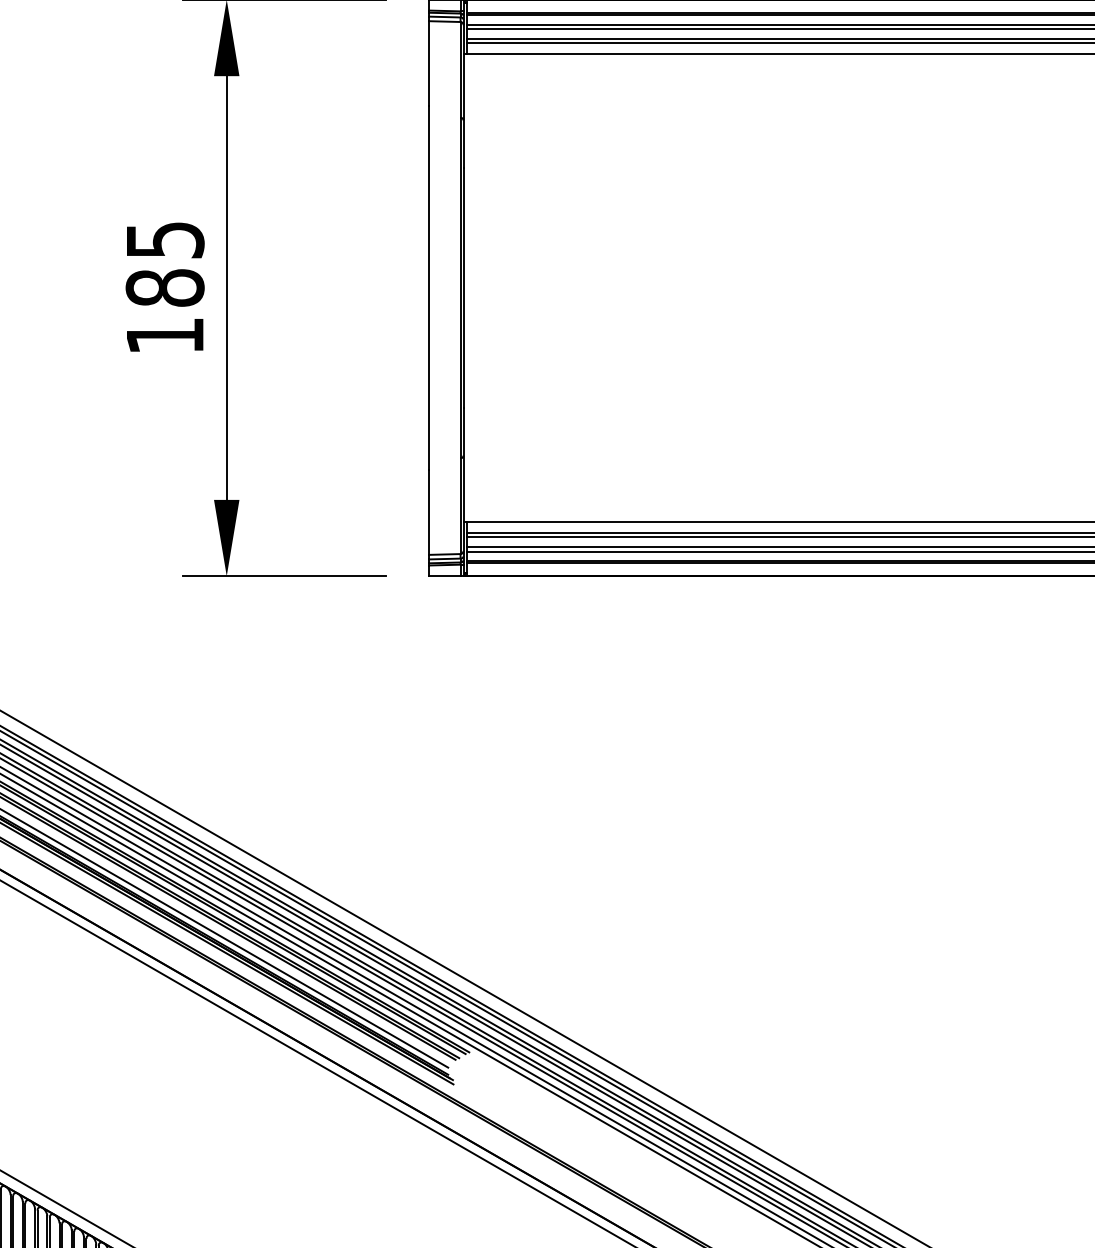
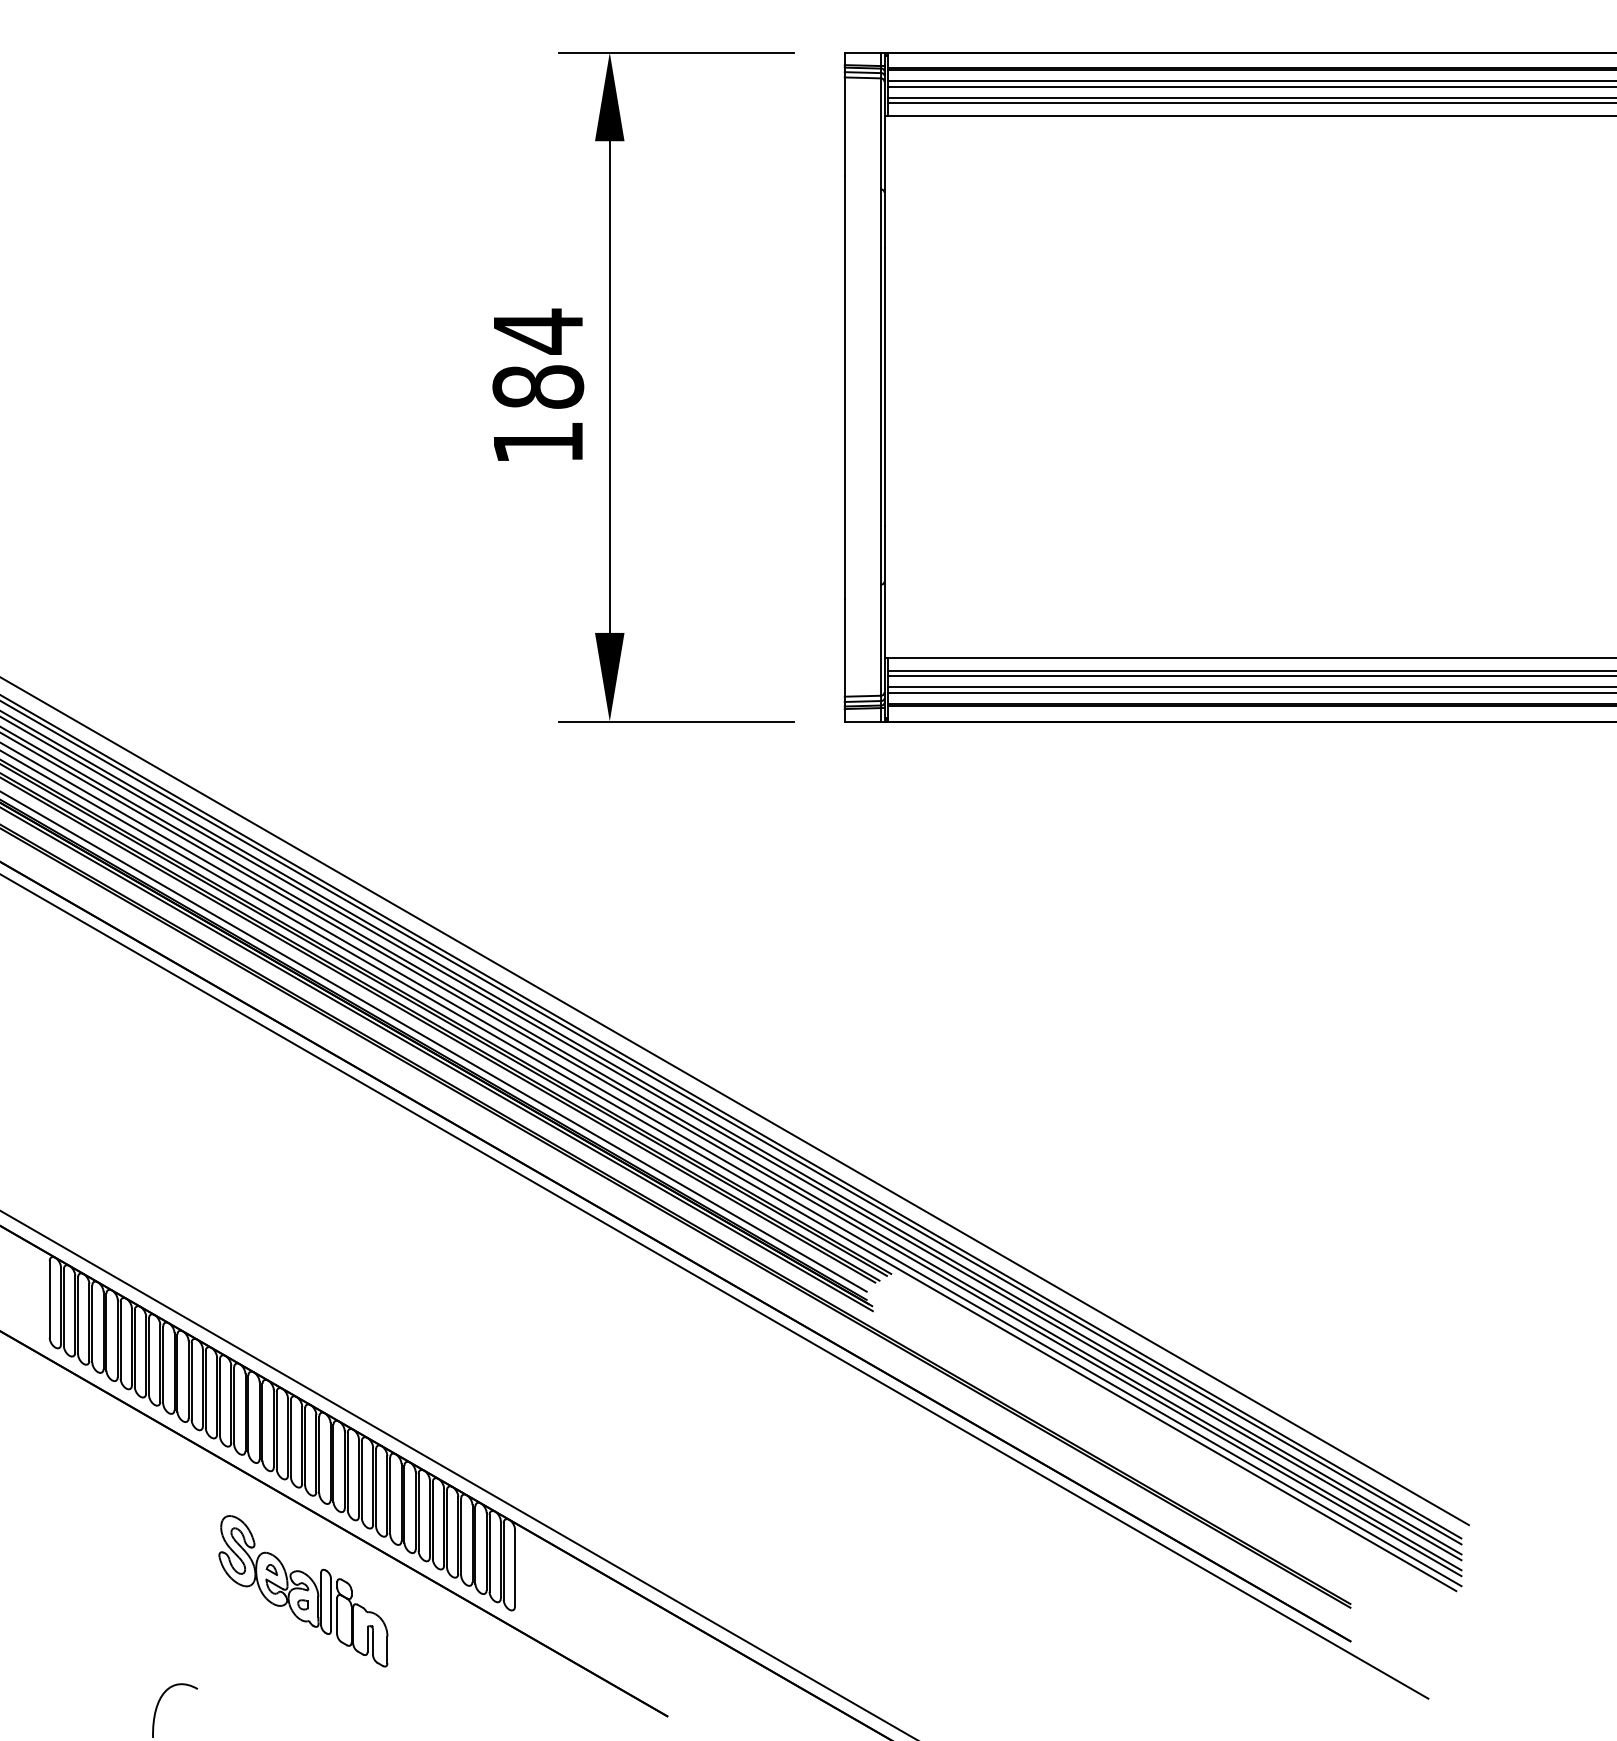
text: (166, 240) -> (539, 331), 185 -> 184

